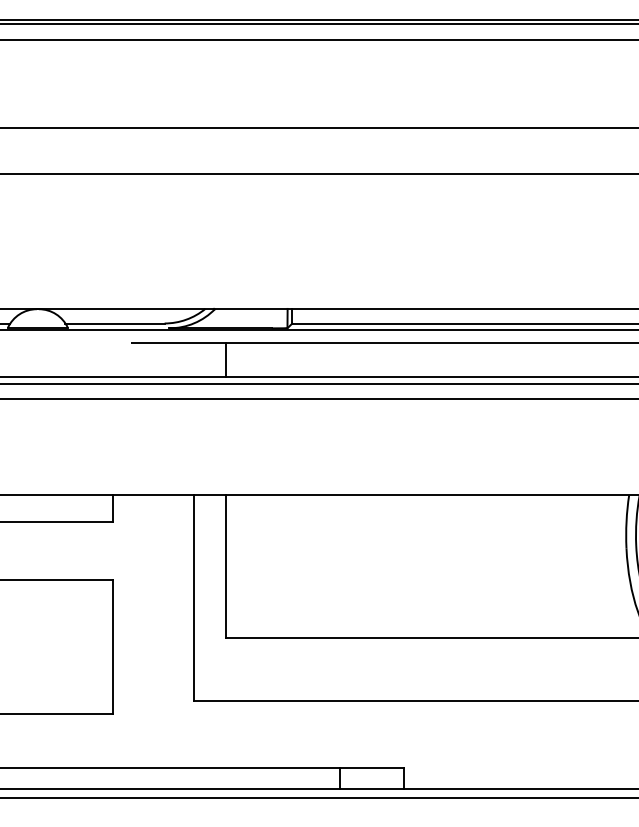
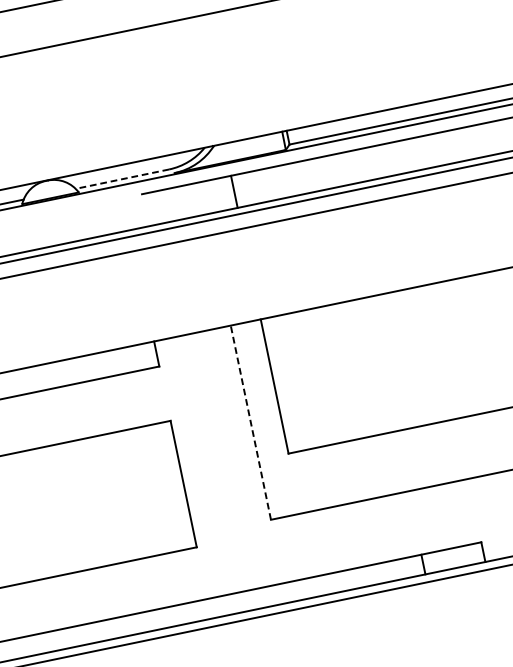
line: (115, 323) -> (122, 179), solid -> dashed
line: (194, 598) -> (250, 422), solid -> dashed

